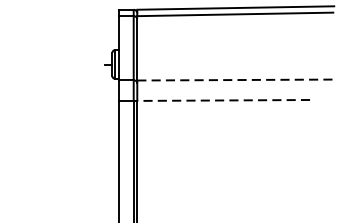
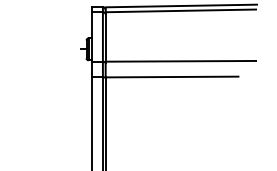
line: (235, 80) -> (181, 61), dashed -> solid
line: (222, 101) -> (171, 77), dashed -> solid

